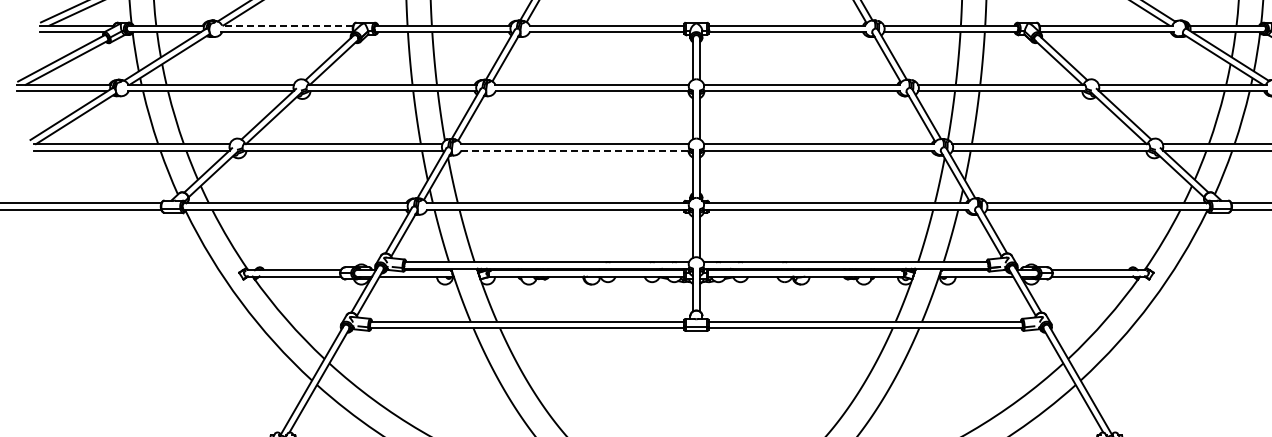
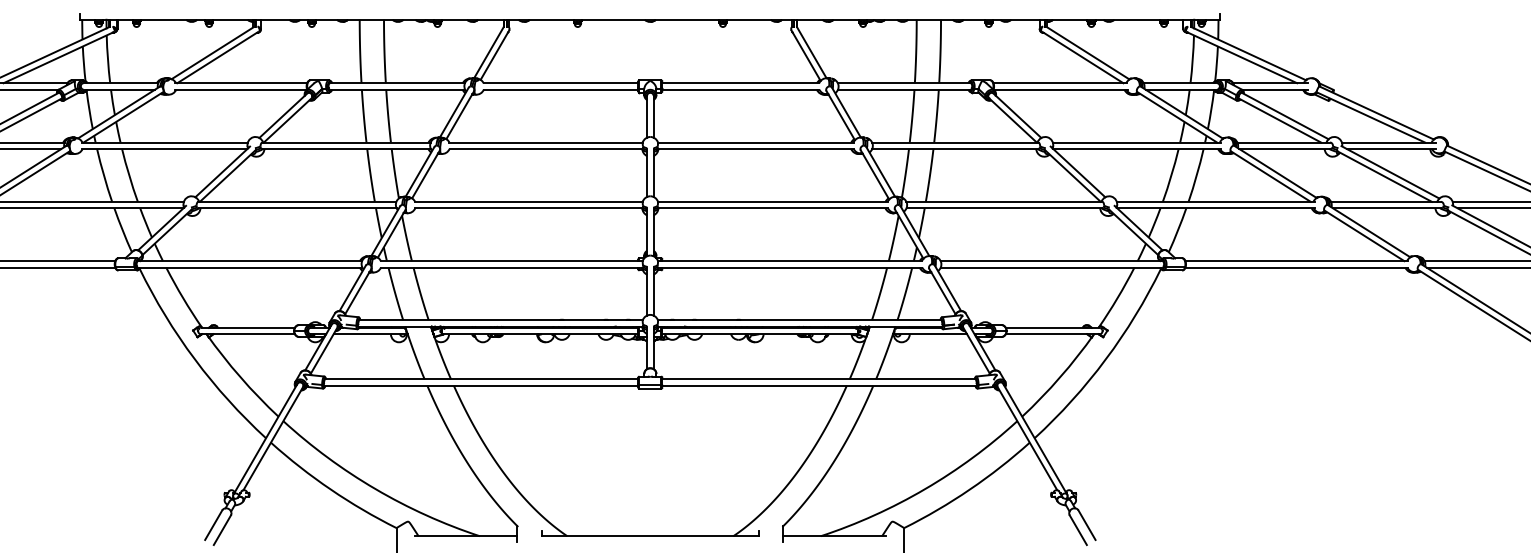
line: (287, 25) -> (241, 83), dashed -> solid
line: (574, 150) -> (528, 208), dashed -> solid

